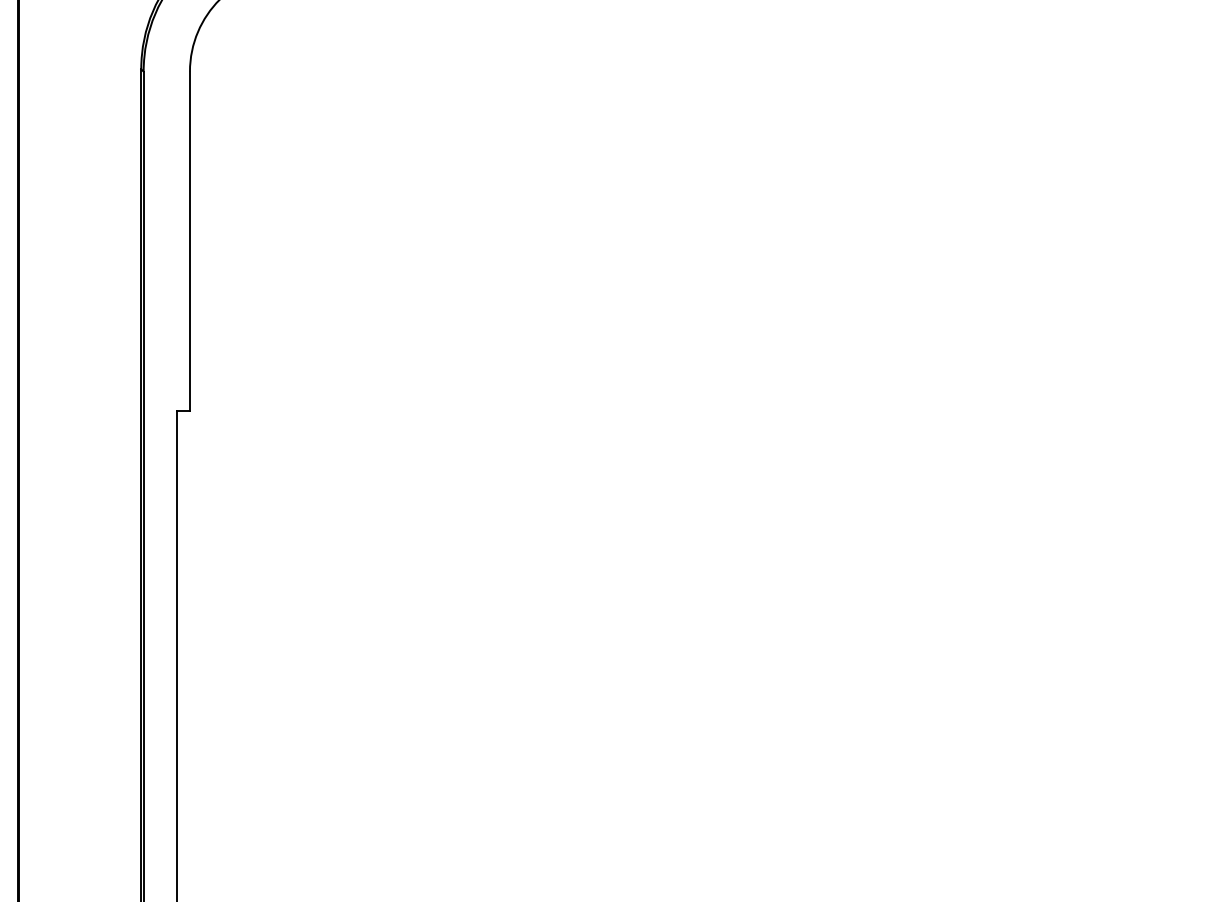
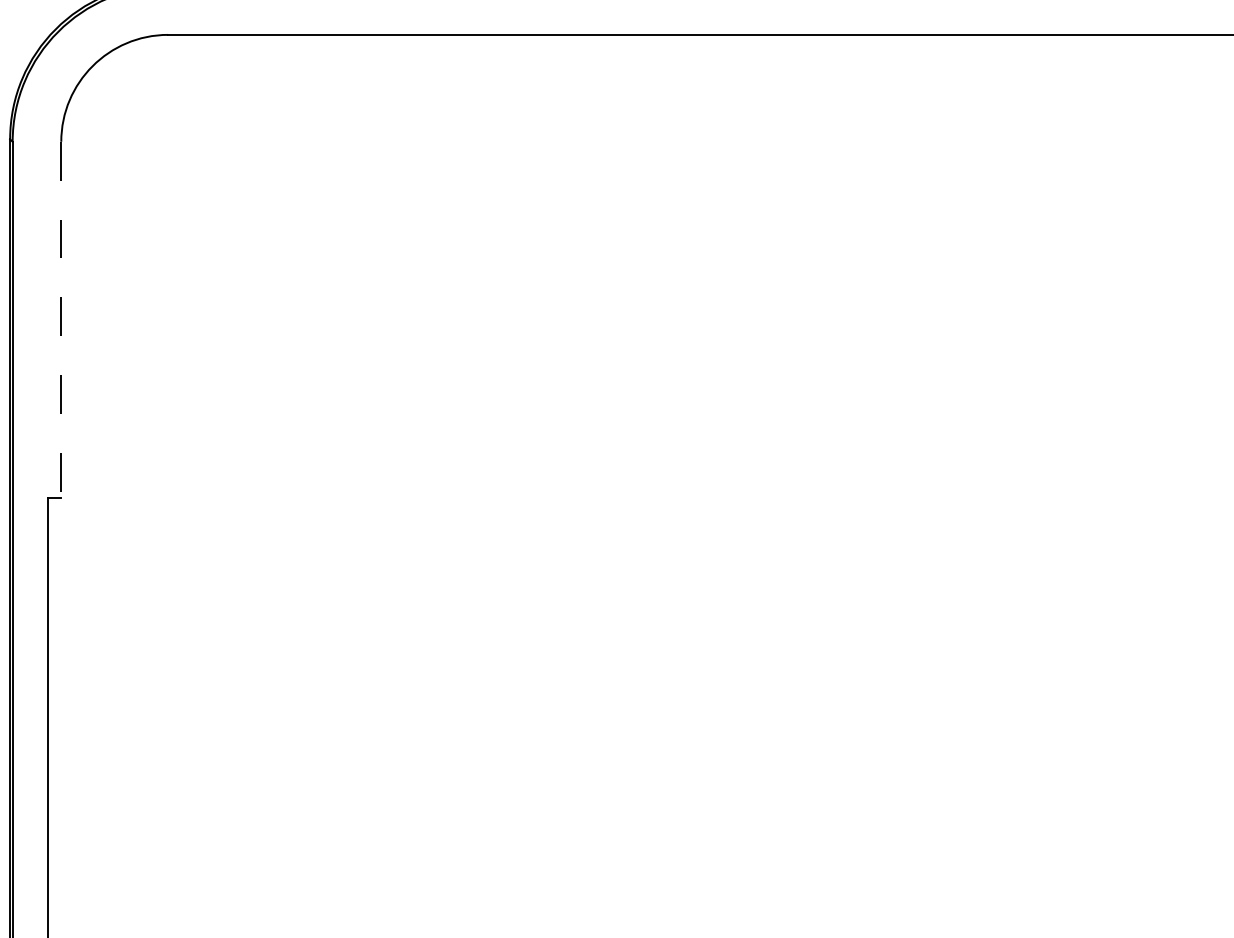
line: (189, 241) -> (60, 320), solid -> dashed

